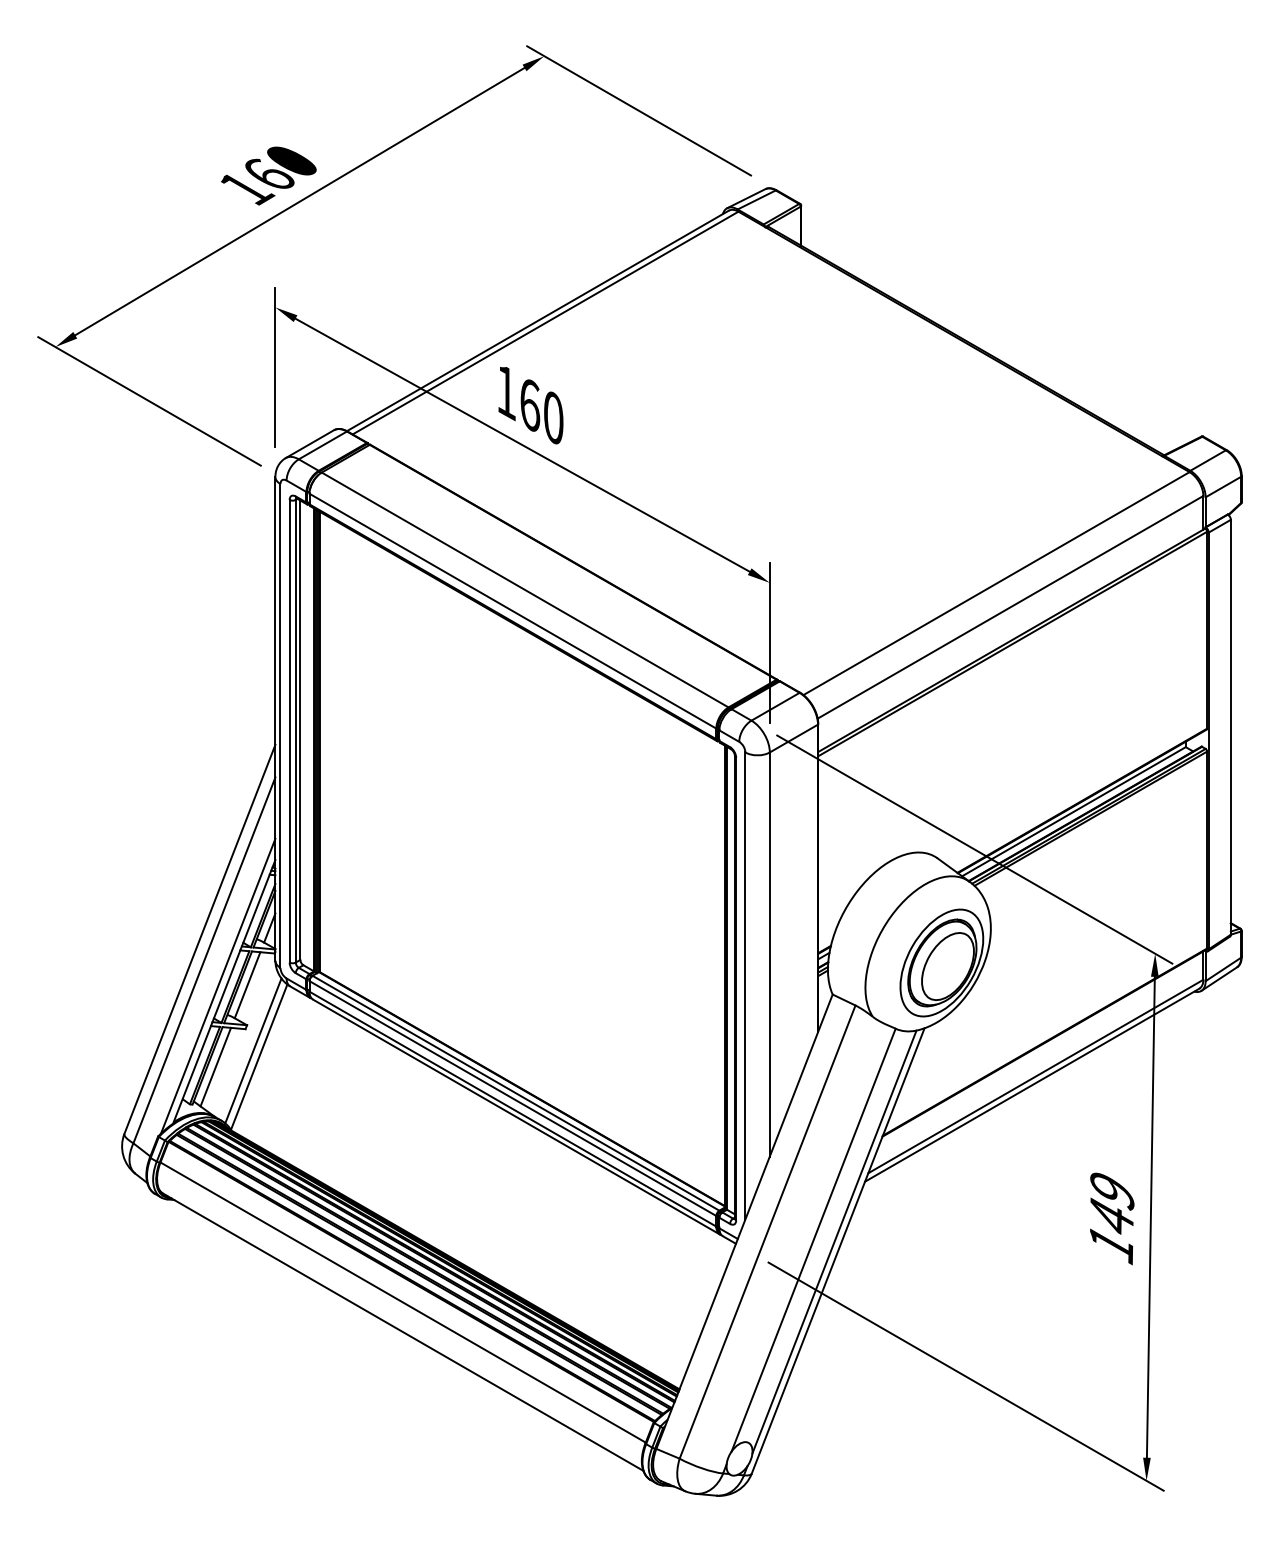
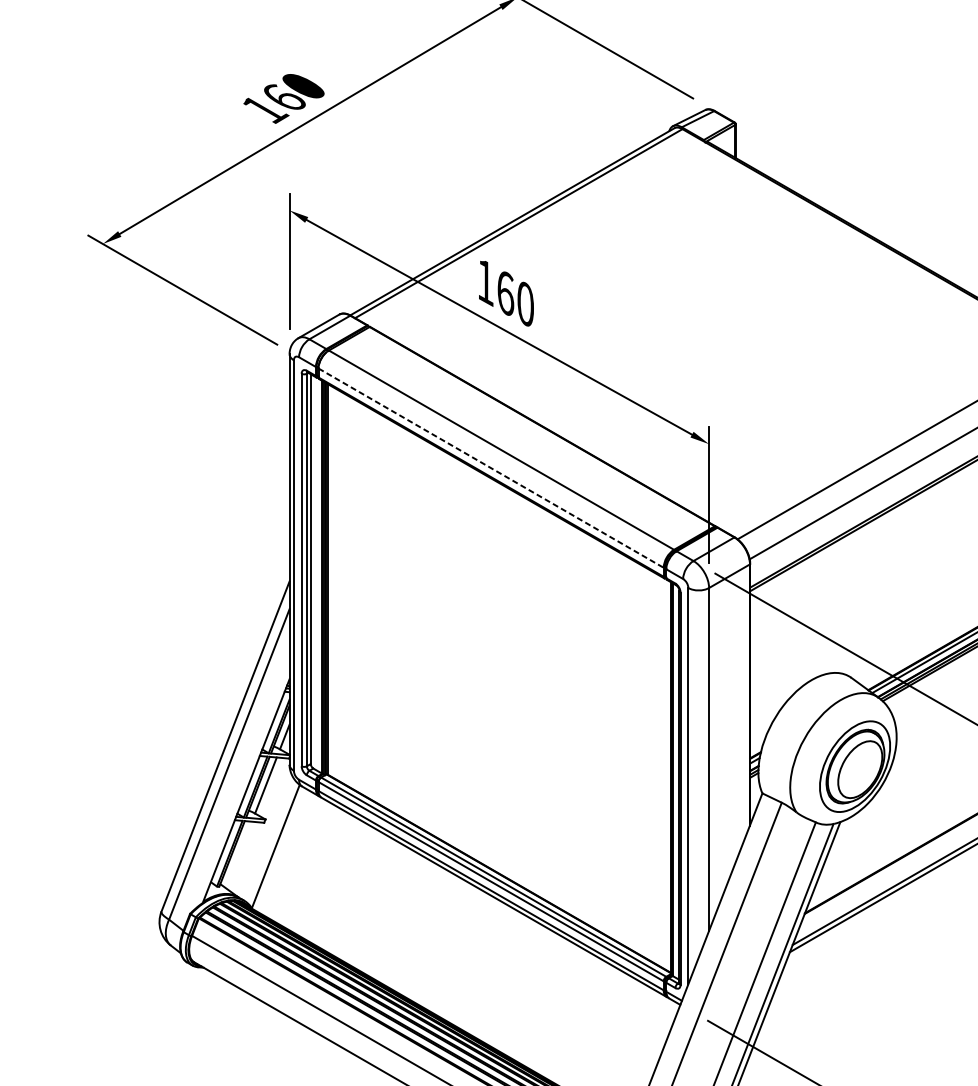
line: (512, 611) -> (490, 468), solid -> dashed
line: (218, 985) -> (241, 785), removed
line: (253, 1050) -> (270, 840), removed
line: (215, 1066) -> (238, 854), removed

